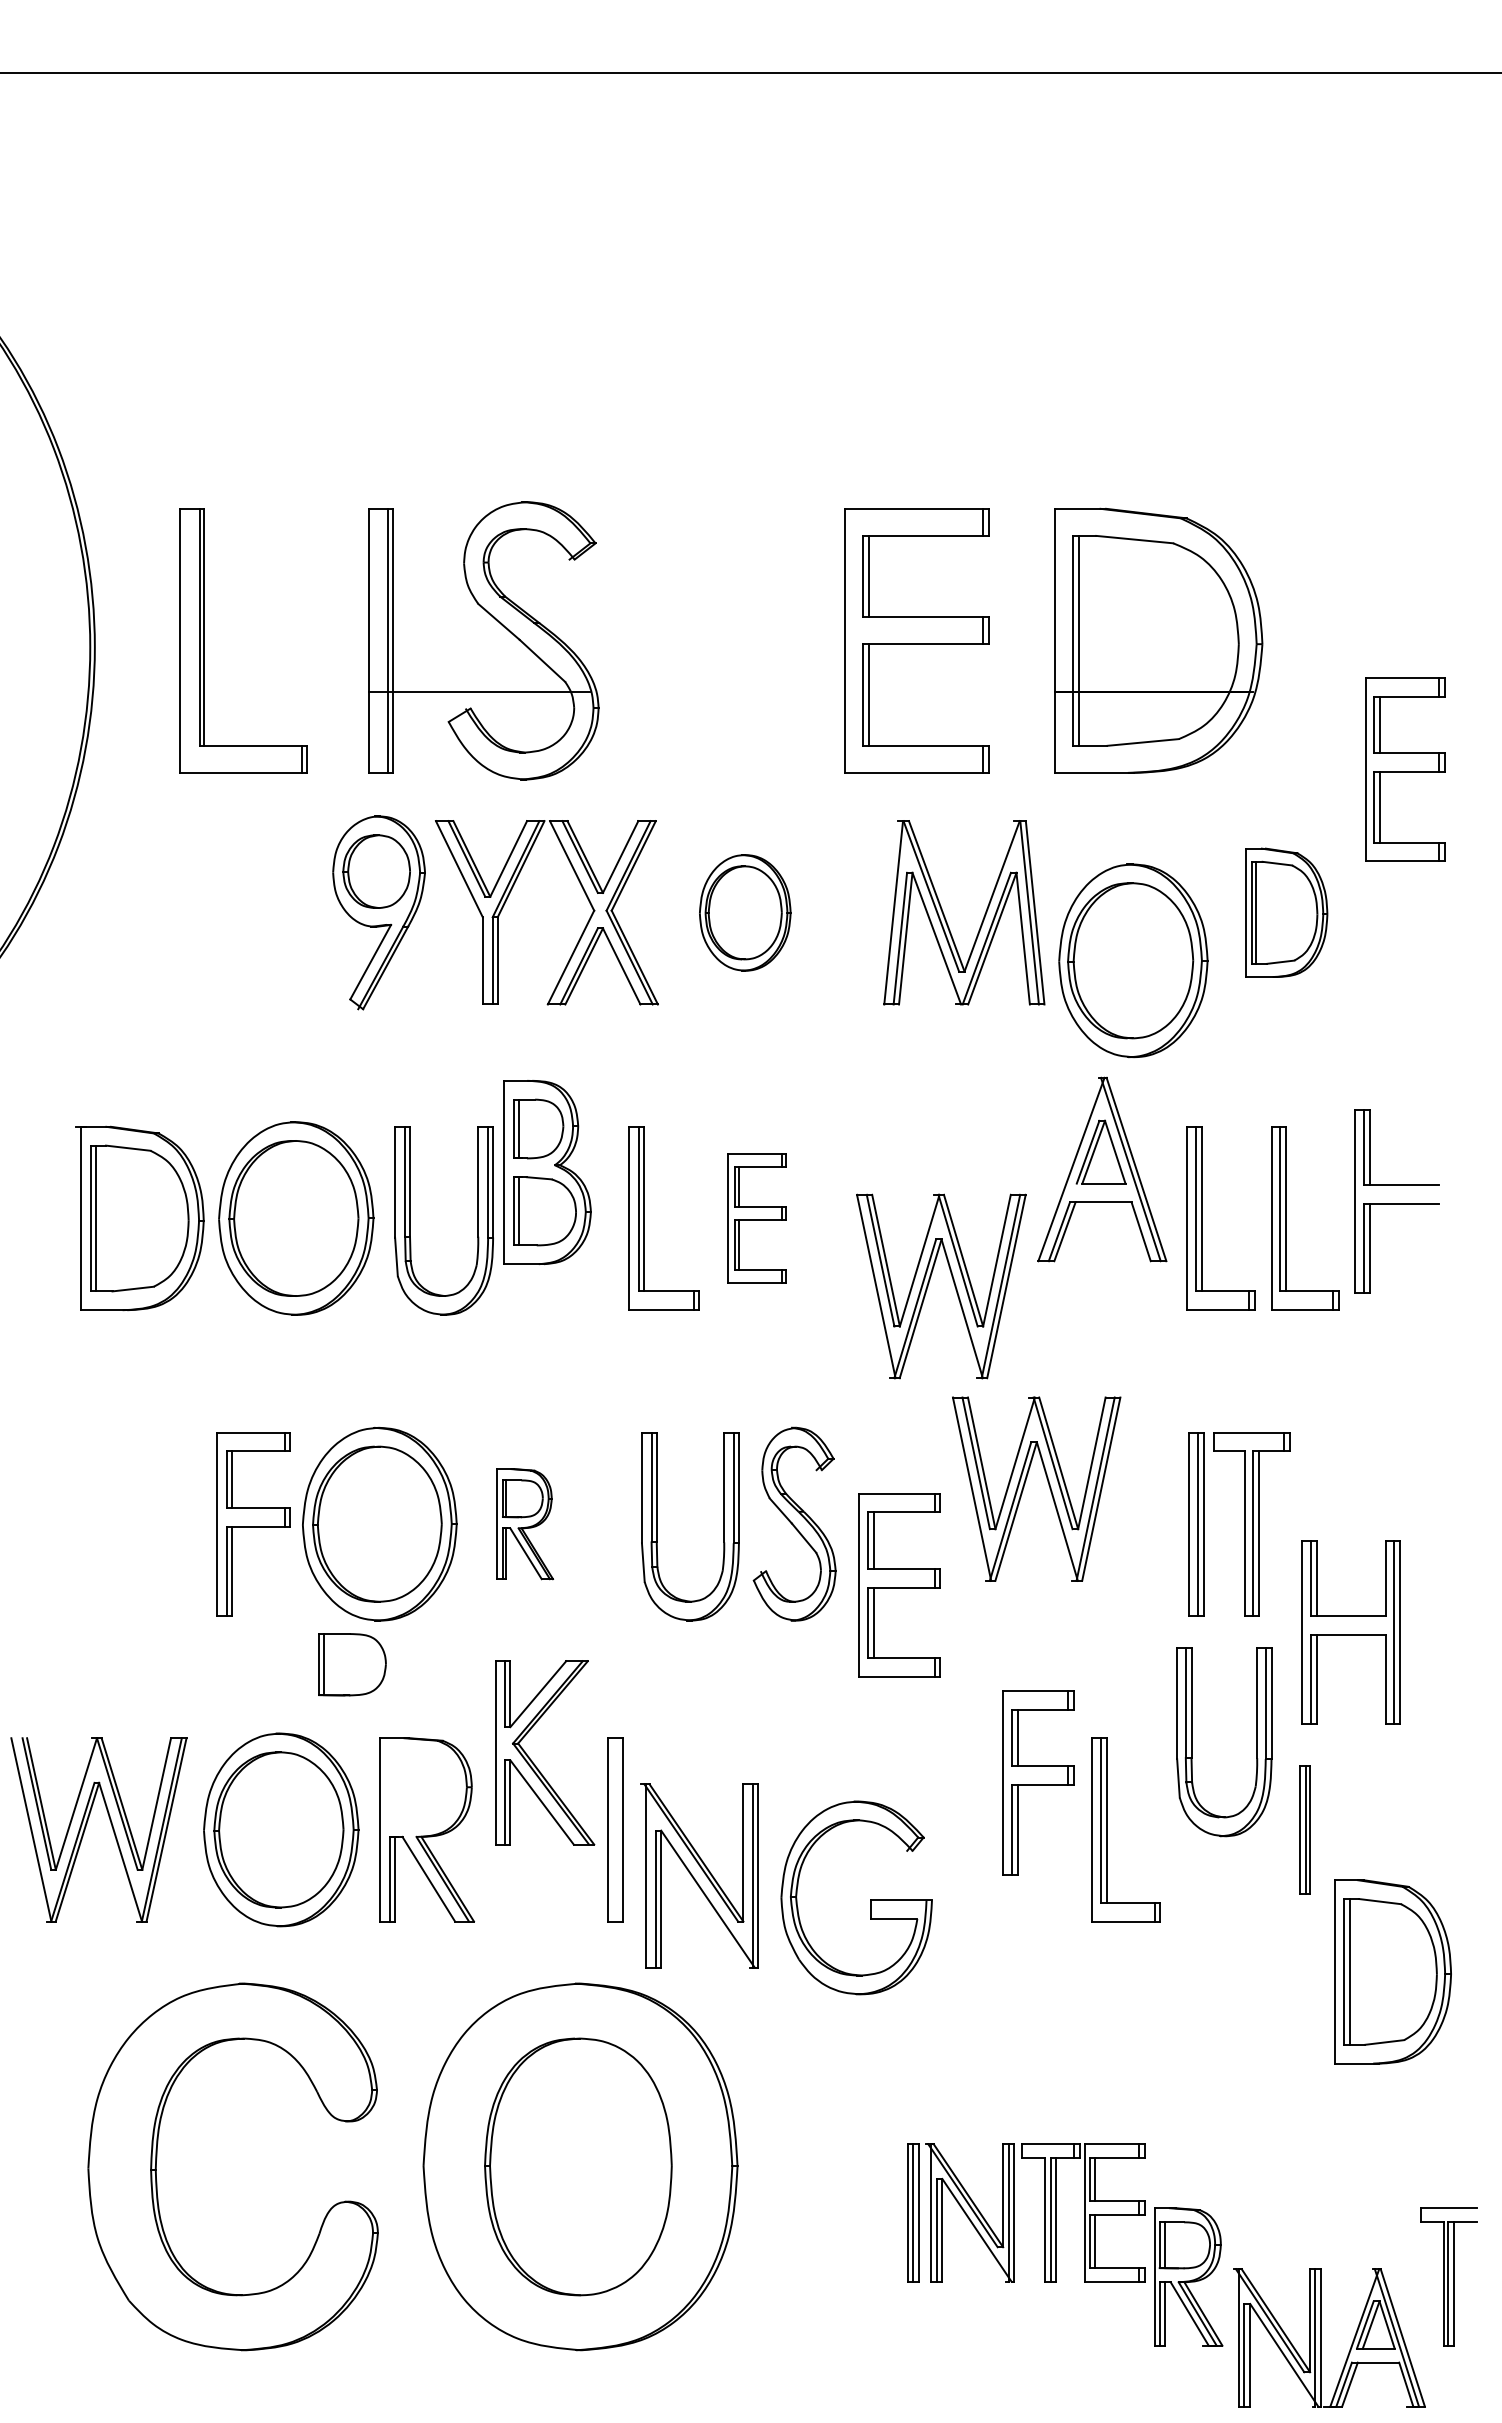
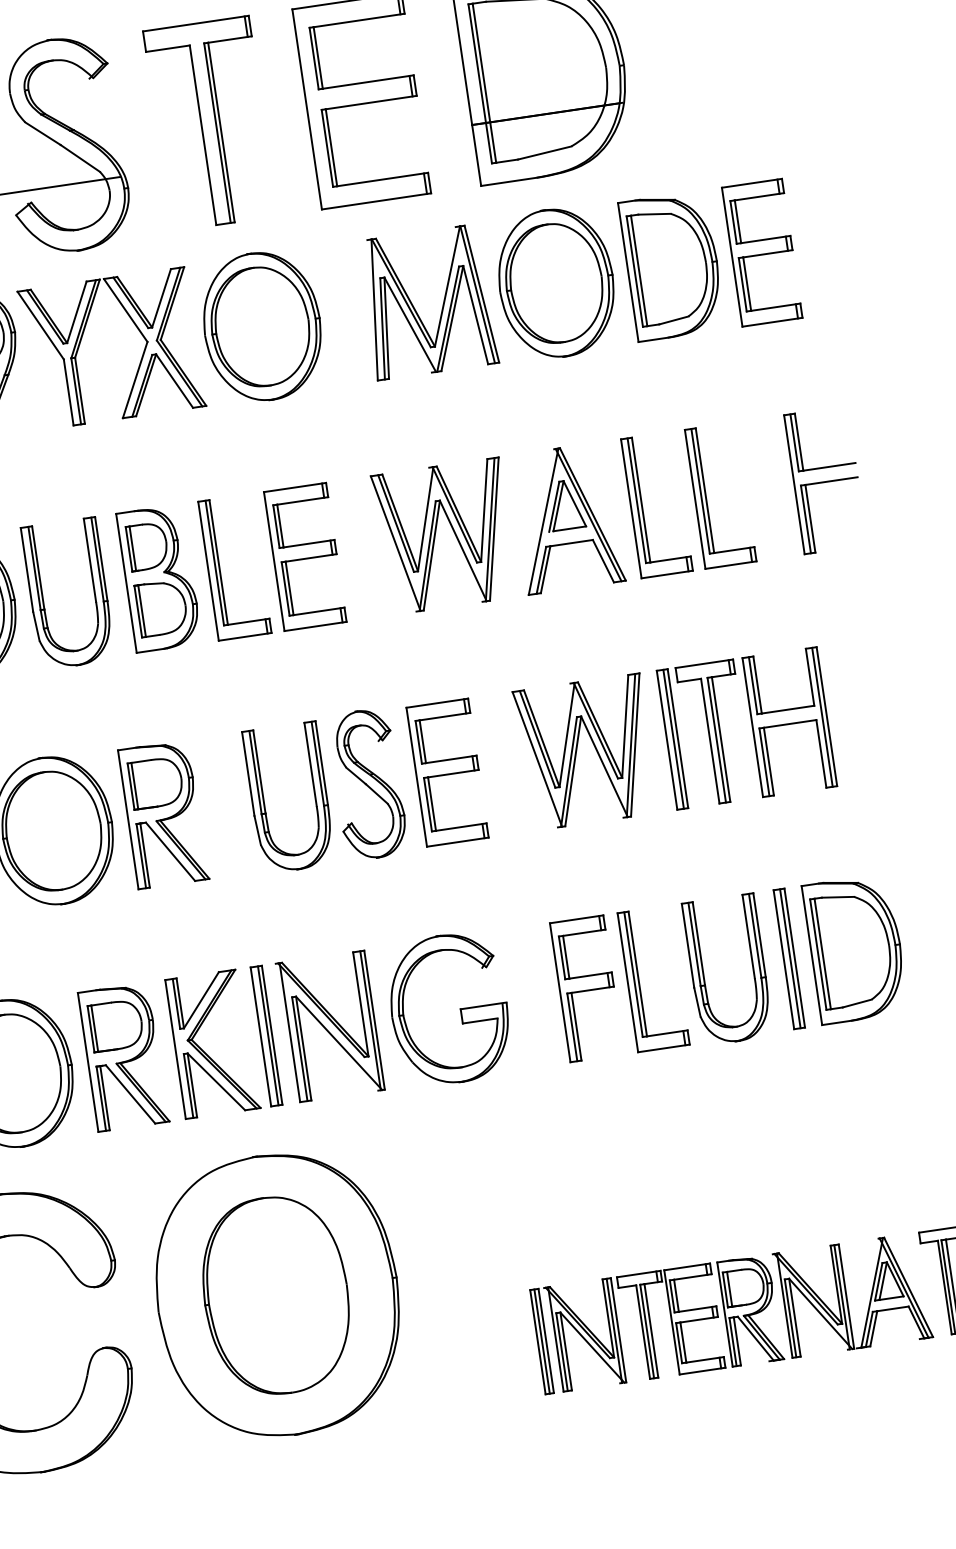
part: (717, 640) -> (210, 123), added
part: (1405, 769) -> (762, 252), moved
part: (744, 912) -> (261, 326), size x1.67
part: (1286, 912) -> (672, 265), size x1.43
part: (1133, 960) -> (556, 282), moved
part: (1102, 1169) -> (567, 518), moved
part: (547, 1172) -> (159, 578), moved
part: (1396, 1201) -> (825, 480), moved
part: (756, 1218) -> (304, 557), size x1.43
part: (929, 1283) -> (435, 535), moved
part: (1025, 1484) -> (577, 749), moved
part: (524, 1523) -> (163, 814), size x1.67
part: (899, 1585) -> (447, 772), moved
part: (1350, 1632) -> (789, 722), moved
part: (352, 1664) -> (116, 1025), moved
part: (1192, 1742) -> (704, 973), moved
part: (532, 1760) -> (204, 1051), moved
part: (1038, 1782) -> (586, 988), moved
line: (617, 1829) -> (267, 1035), added
part: (1305, 1829) -> (789, 958), size x1.43
part: (699, 1875) -> (330, 1026), moved
part: (870, 1899) -> (459, 1008), moved
part: (1392, 1971) -> (855, 948), moved
part: (1014, 2212) -> (618, 1329), moved
part: (1321, 2337) -> (846, 1296), moved

